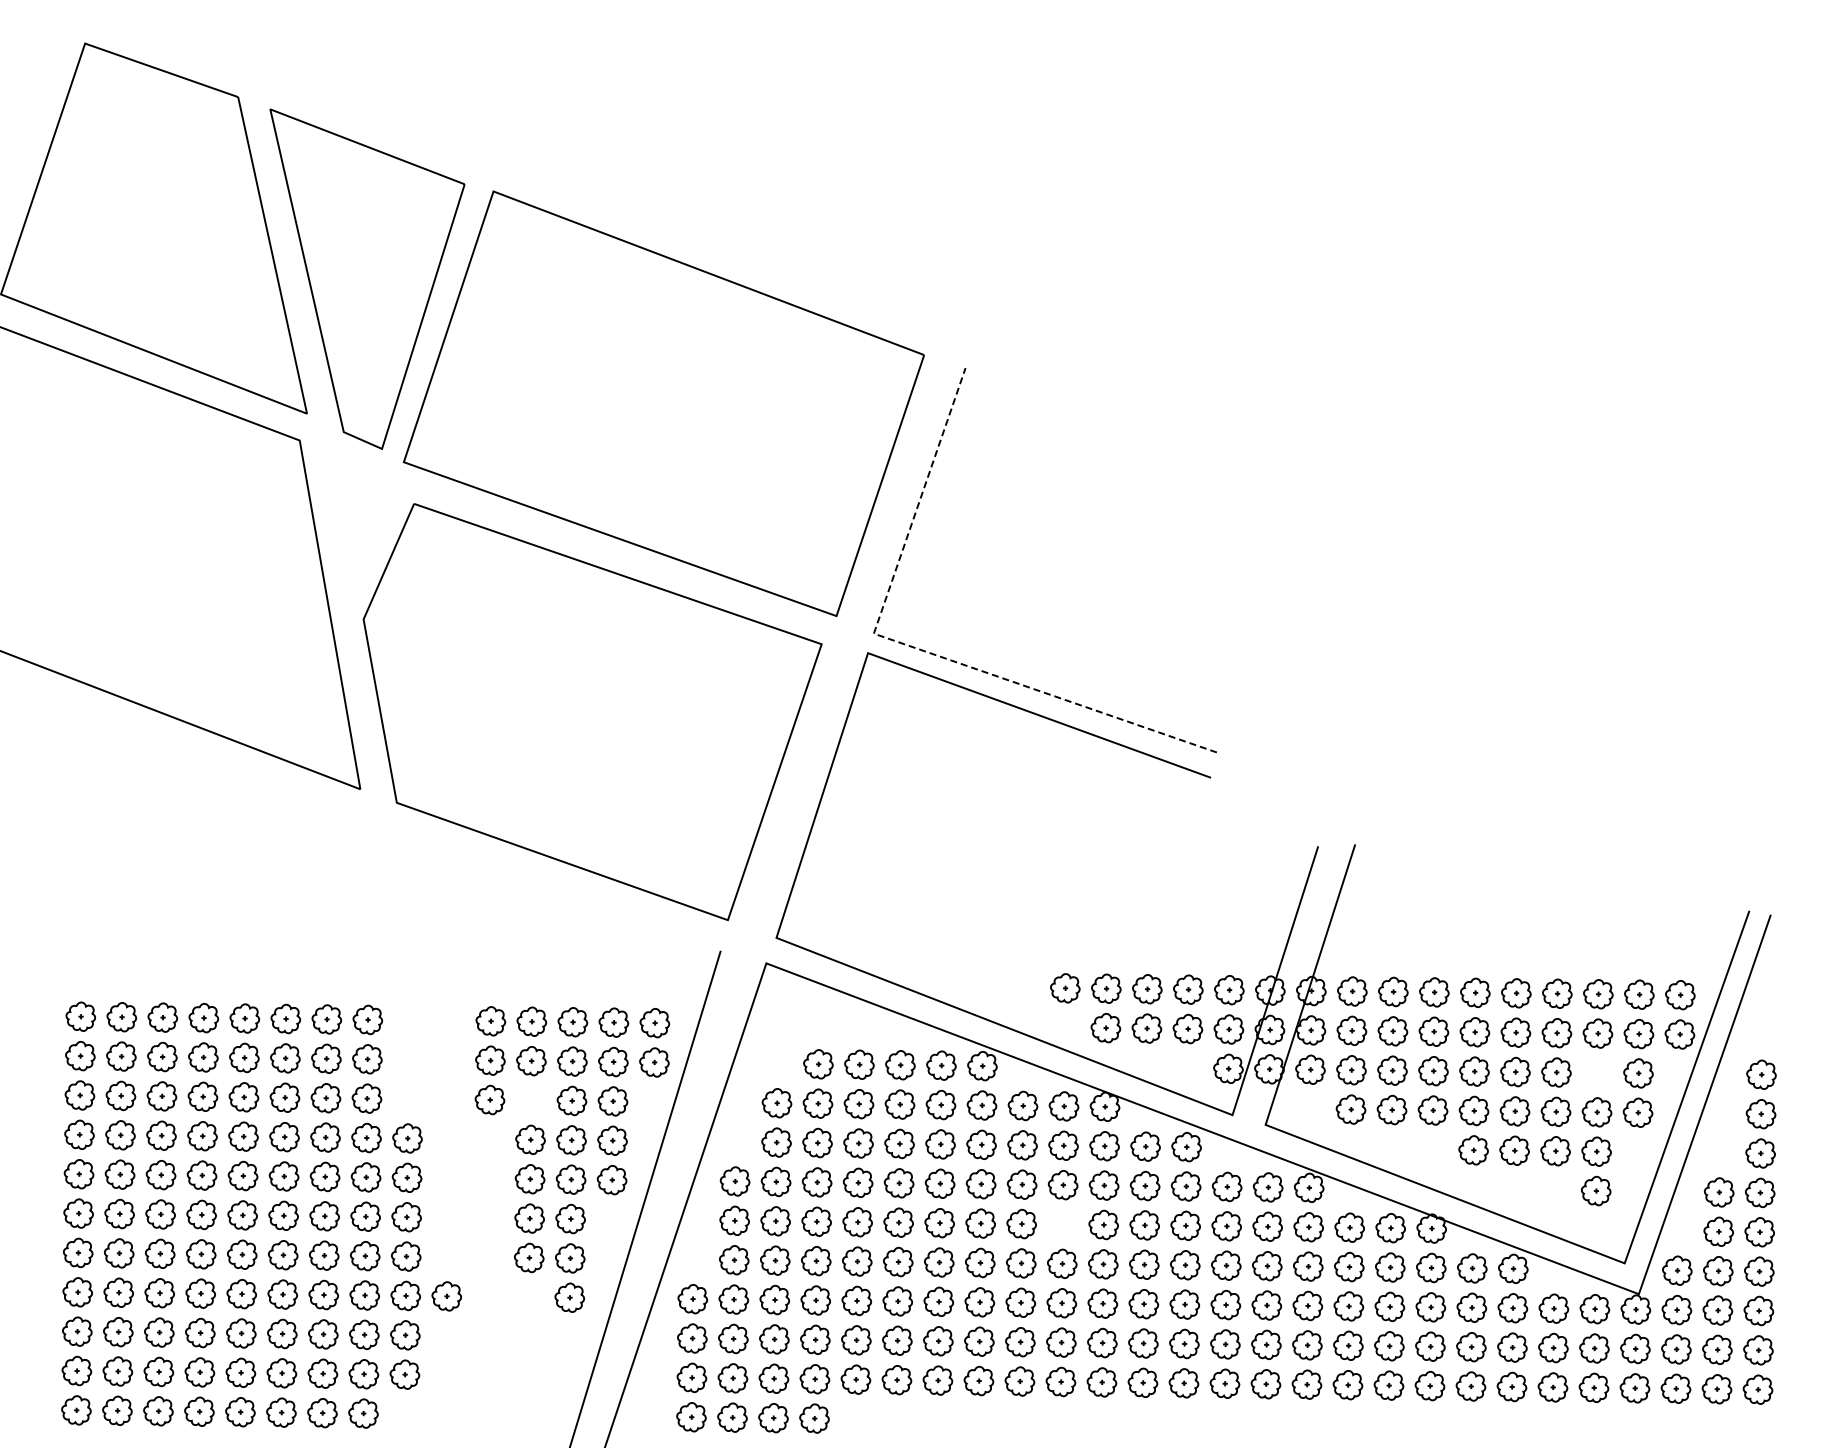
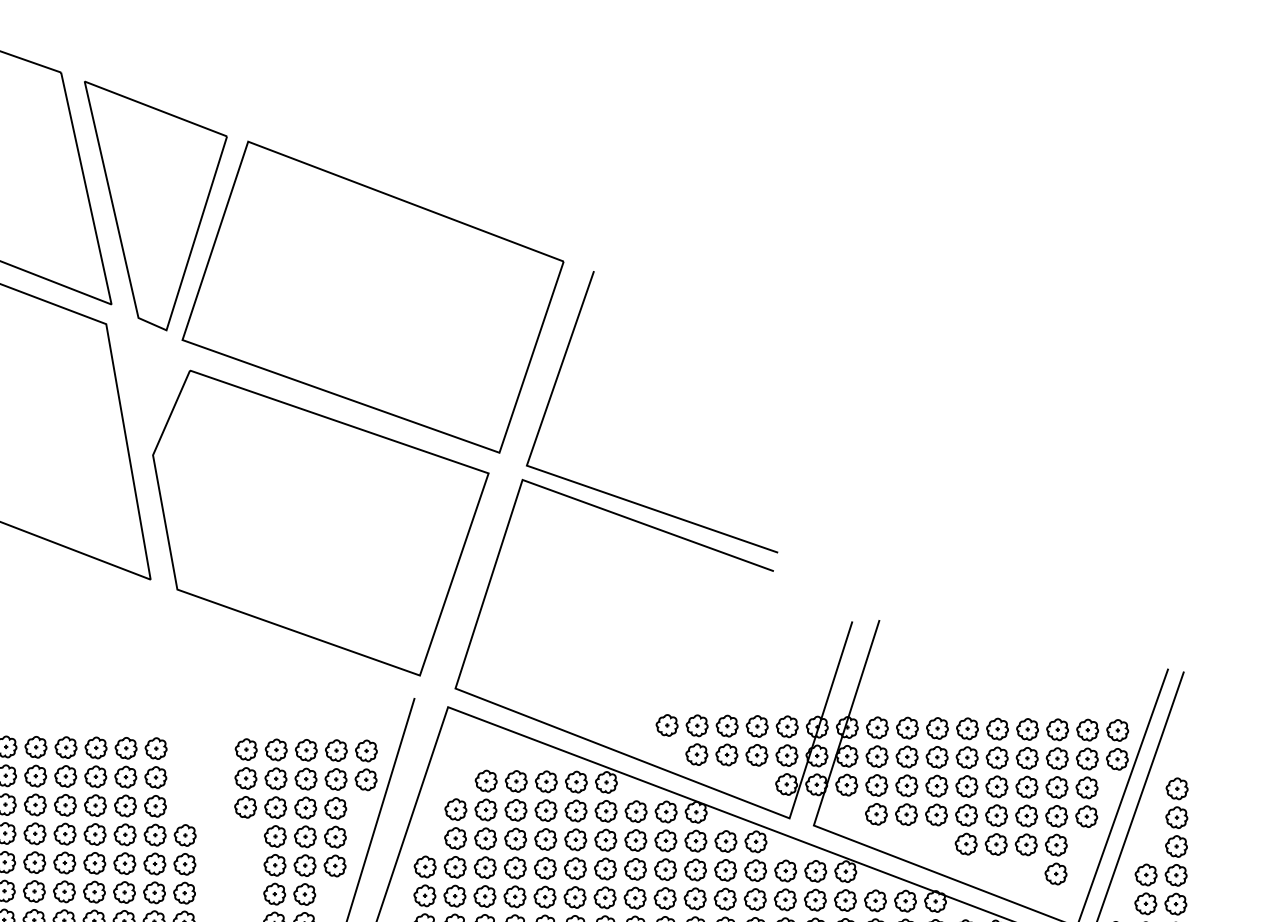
line: (911, 646) -> (554, 475), dashed -> solid
part: (1597, 1072) -> (1056, 787), added
part: (530, 1100) -> (275, 807), added
part: (1062, 1224) -> (665, 898), added

